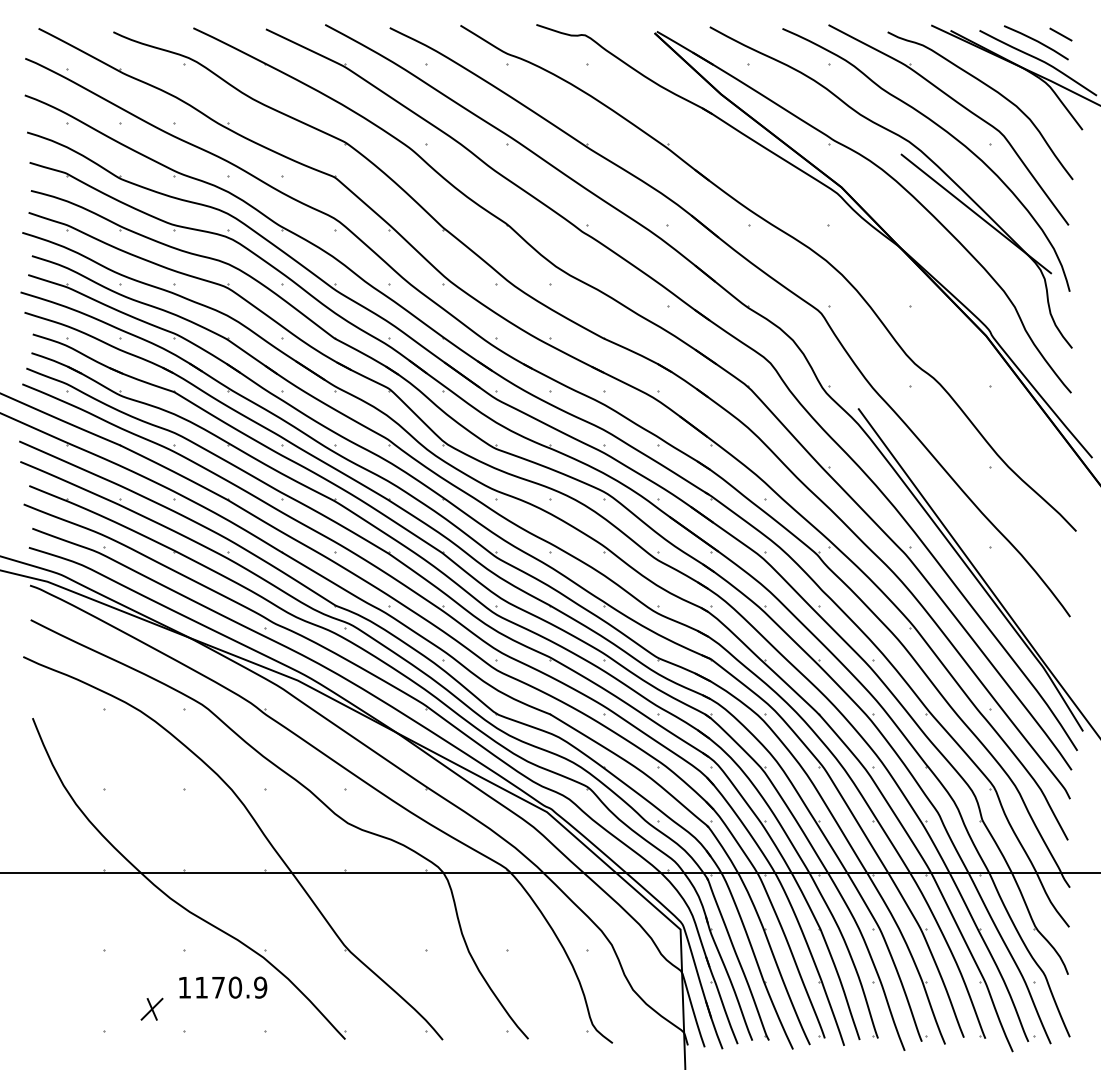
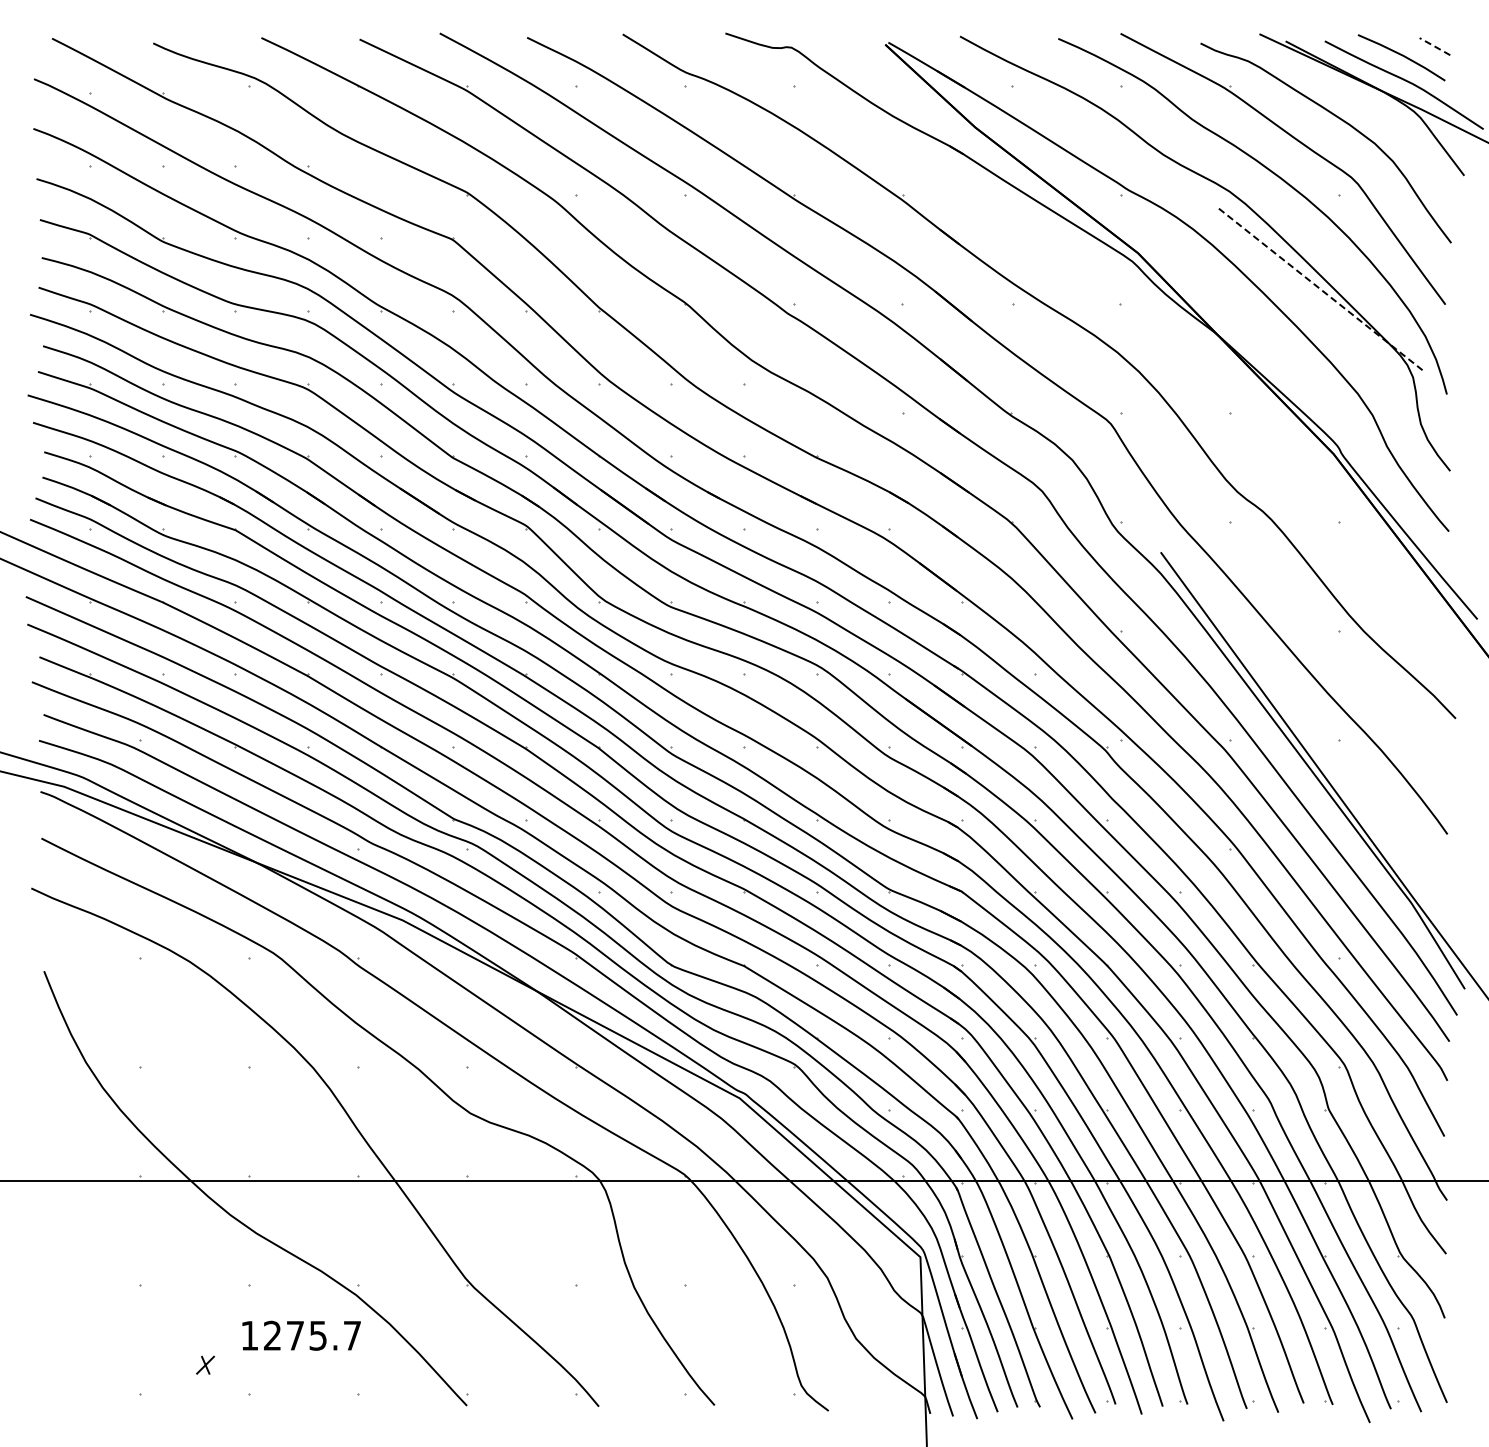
line: (1060, 34) -> (1434, 46), solid -> dashed
line: (976, 213) -> (1320, 288), solid -> dashed
text: (231, 987) -> (312, 1335), 1170.9 -> 1275.7
part: (152, 1009) -> (205, 1365), size x0.6

